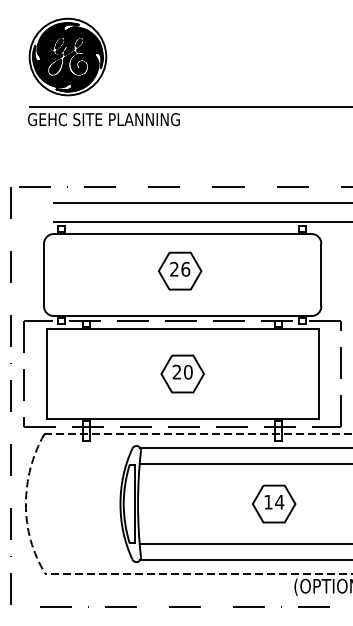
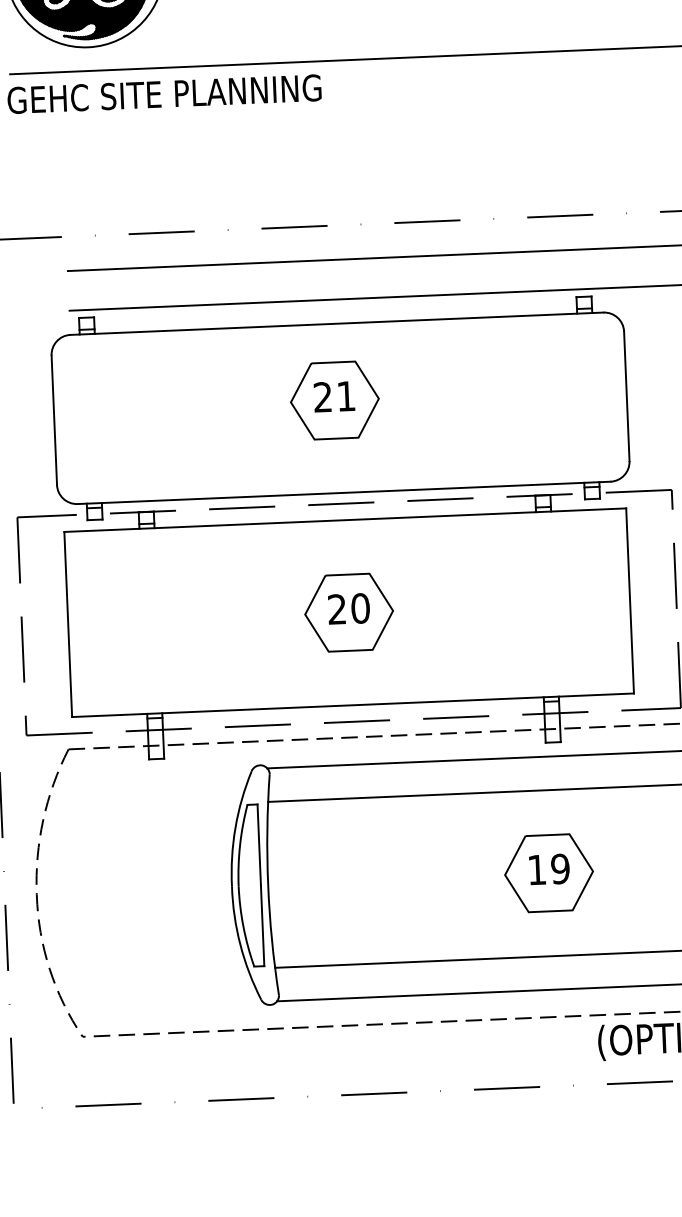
text: (185, 269) -> (345, 396), 26 -> 21
text: (279, 501) -> (559, 867), 14 -> 19

